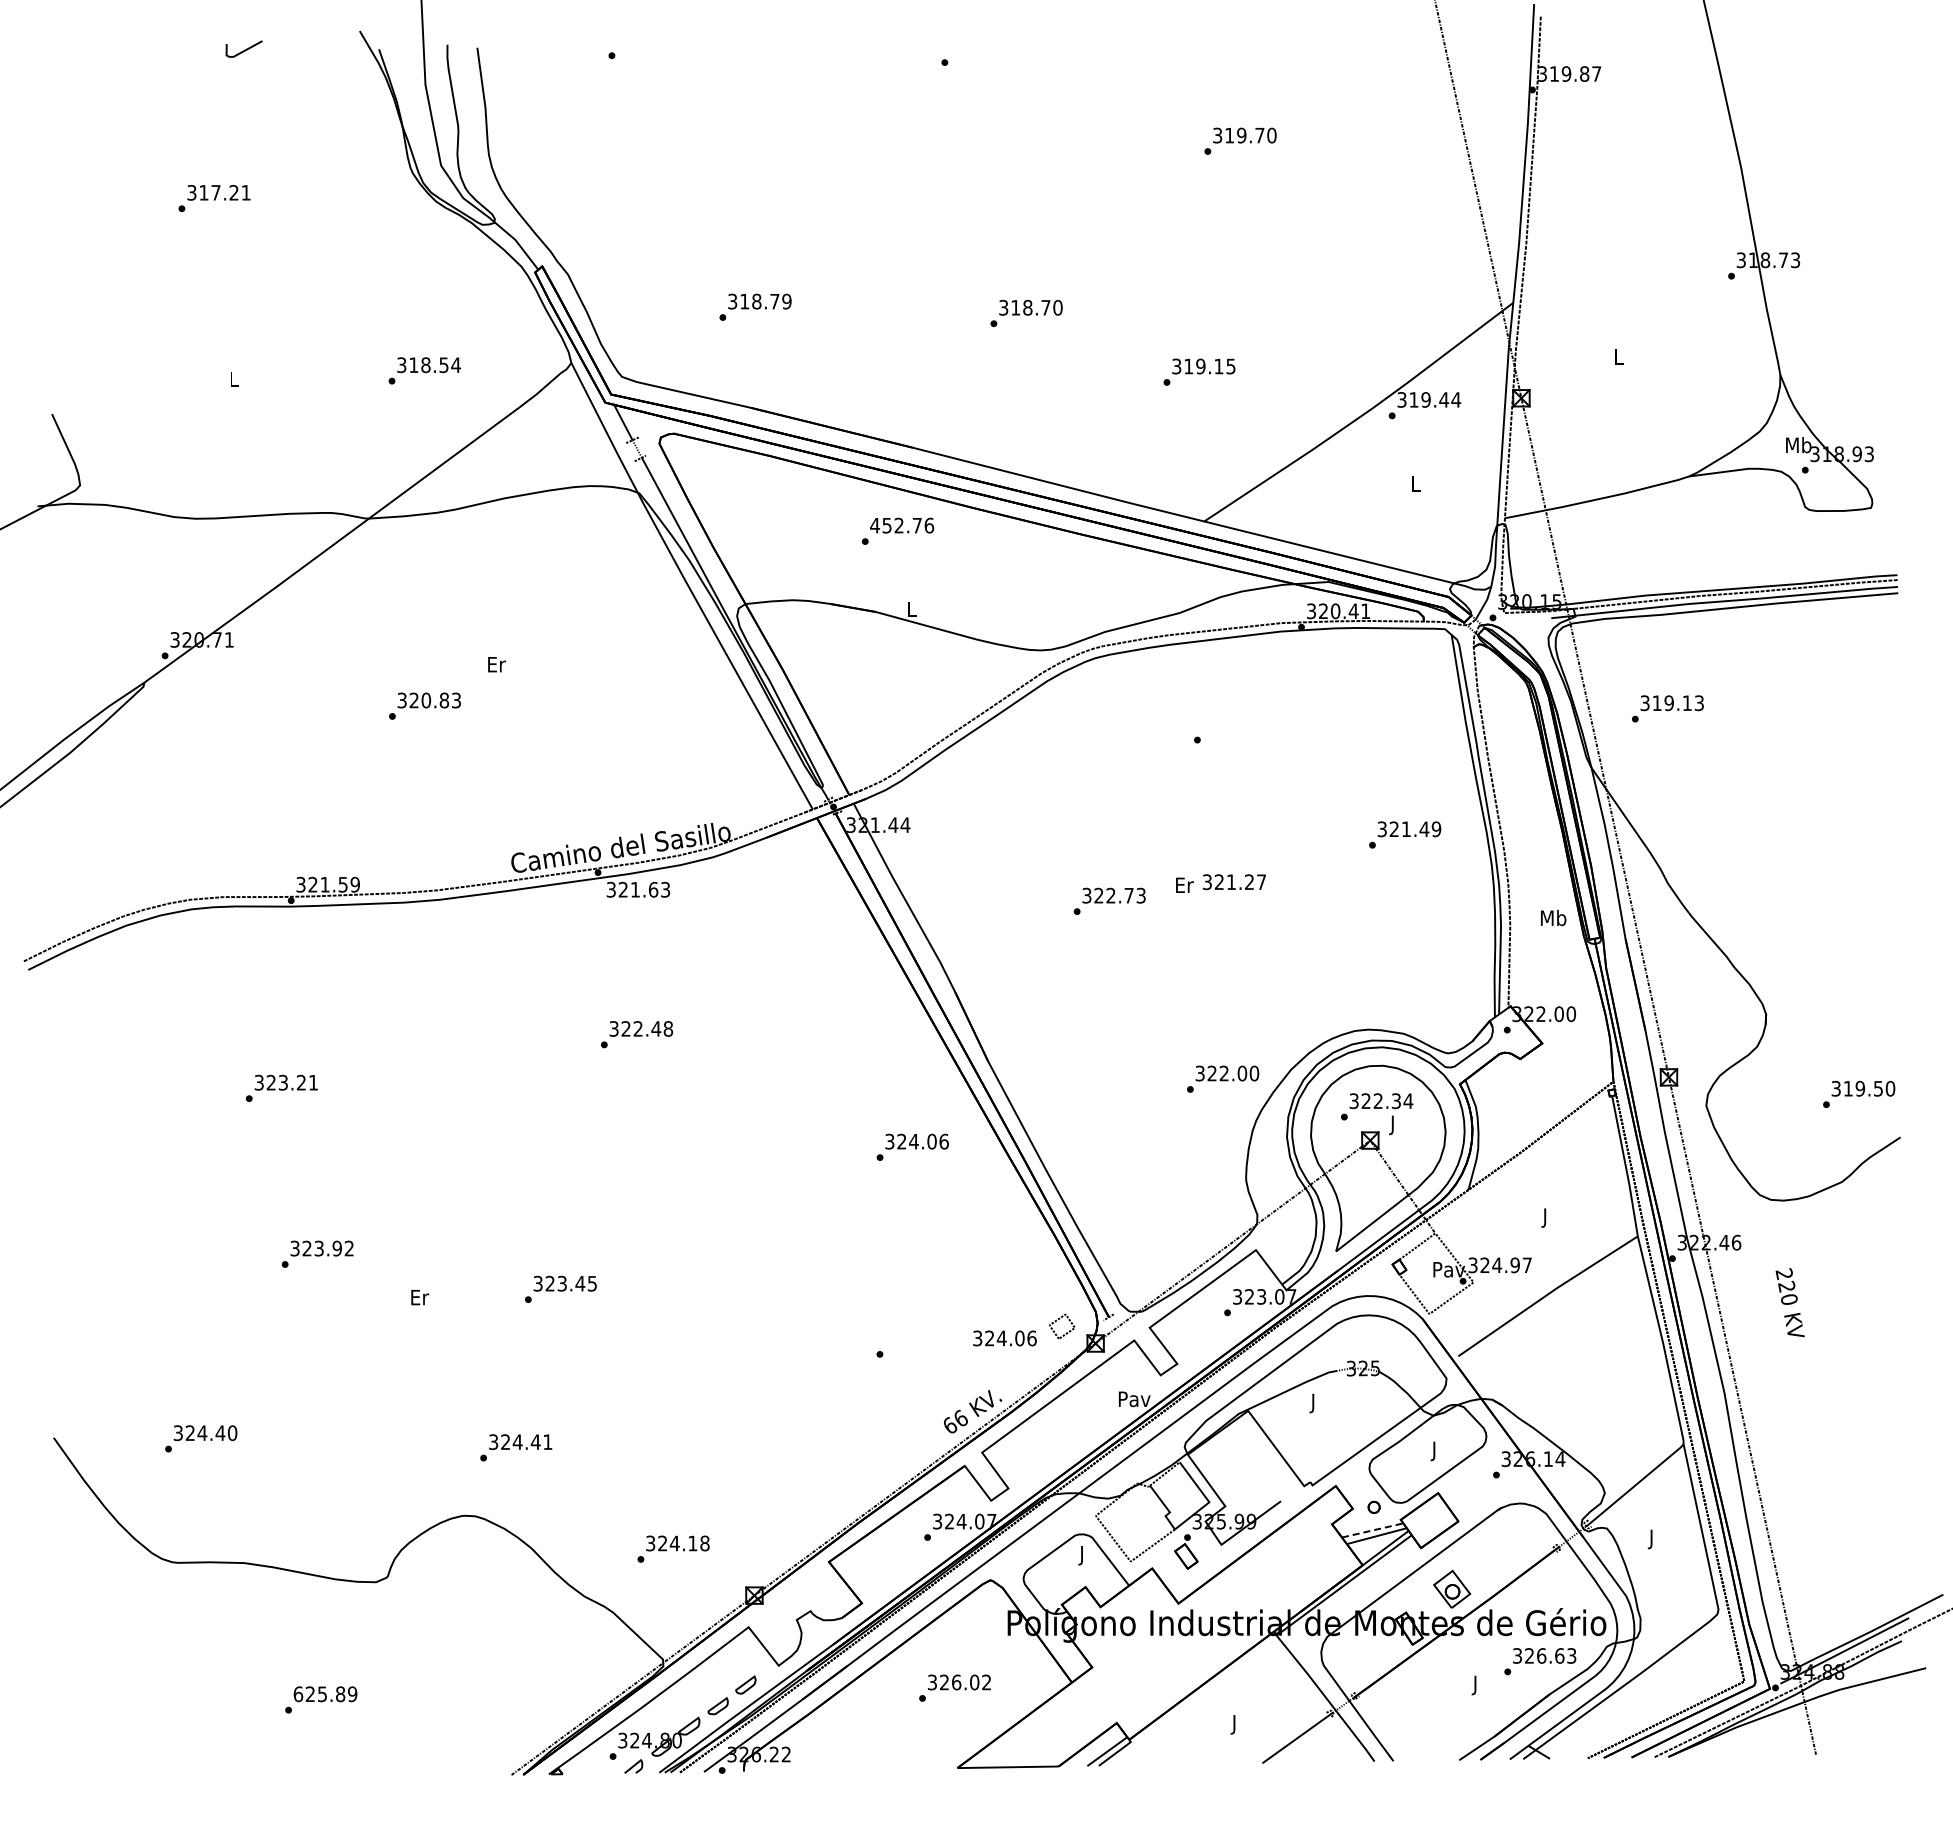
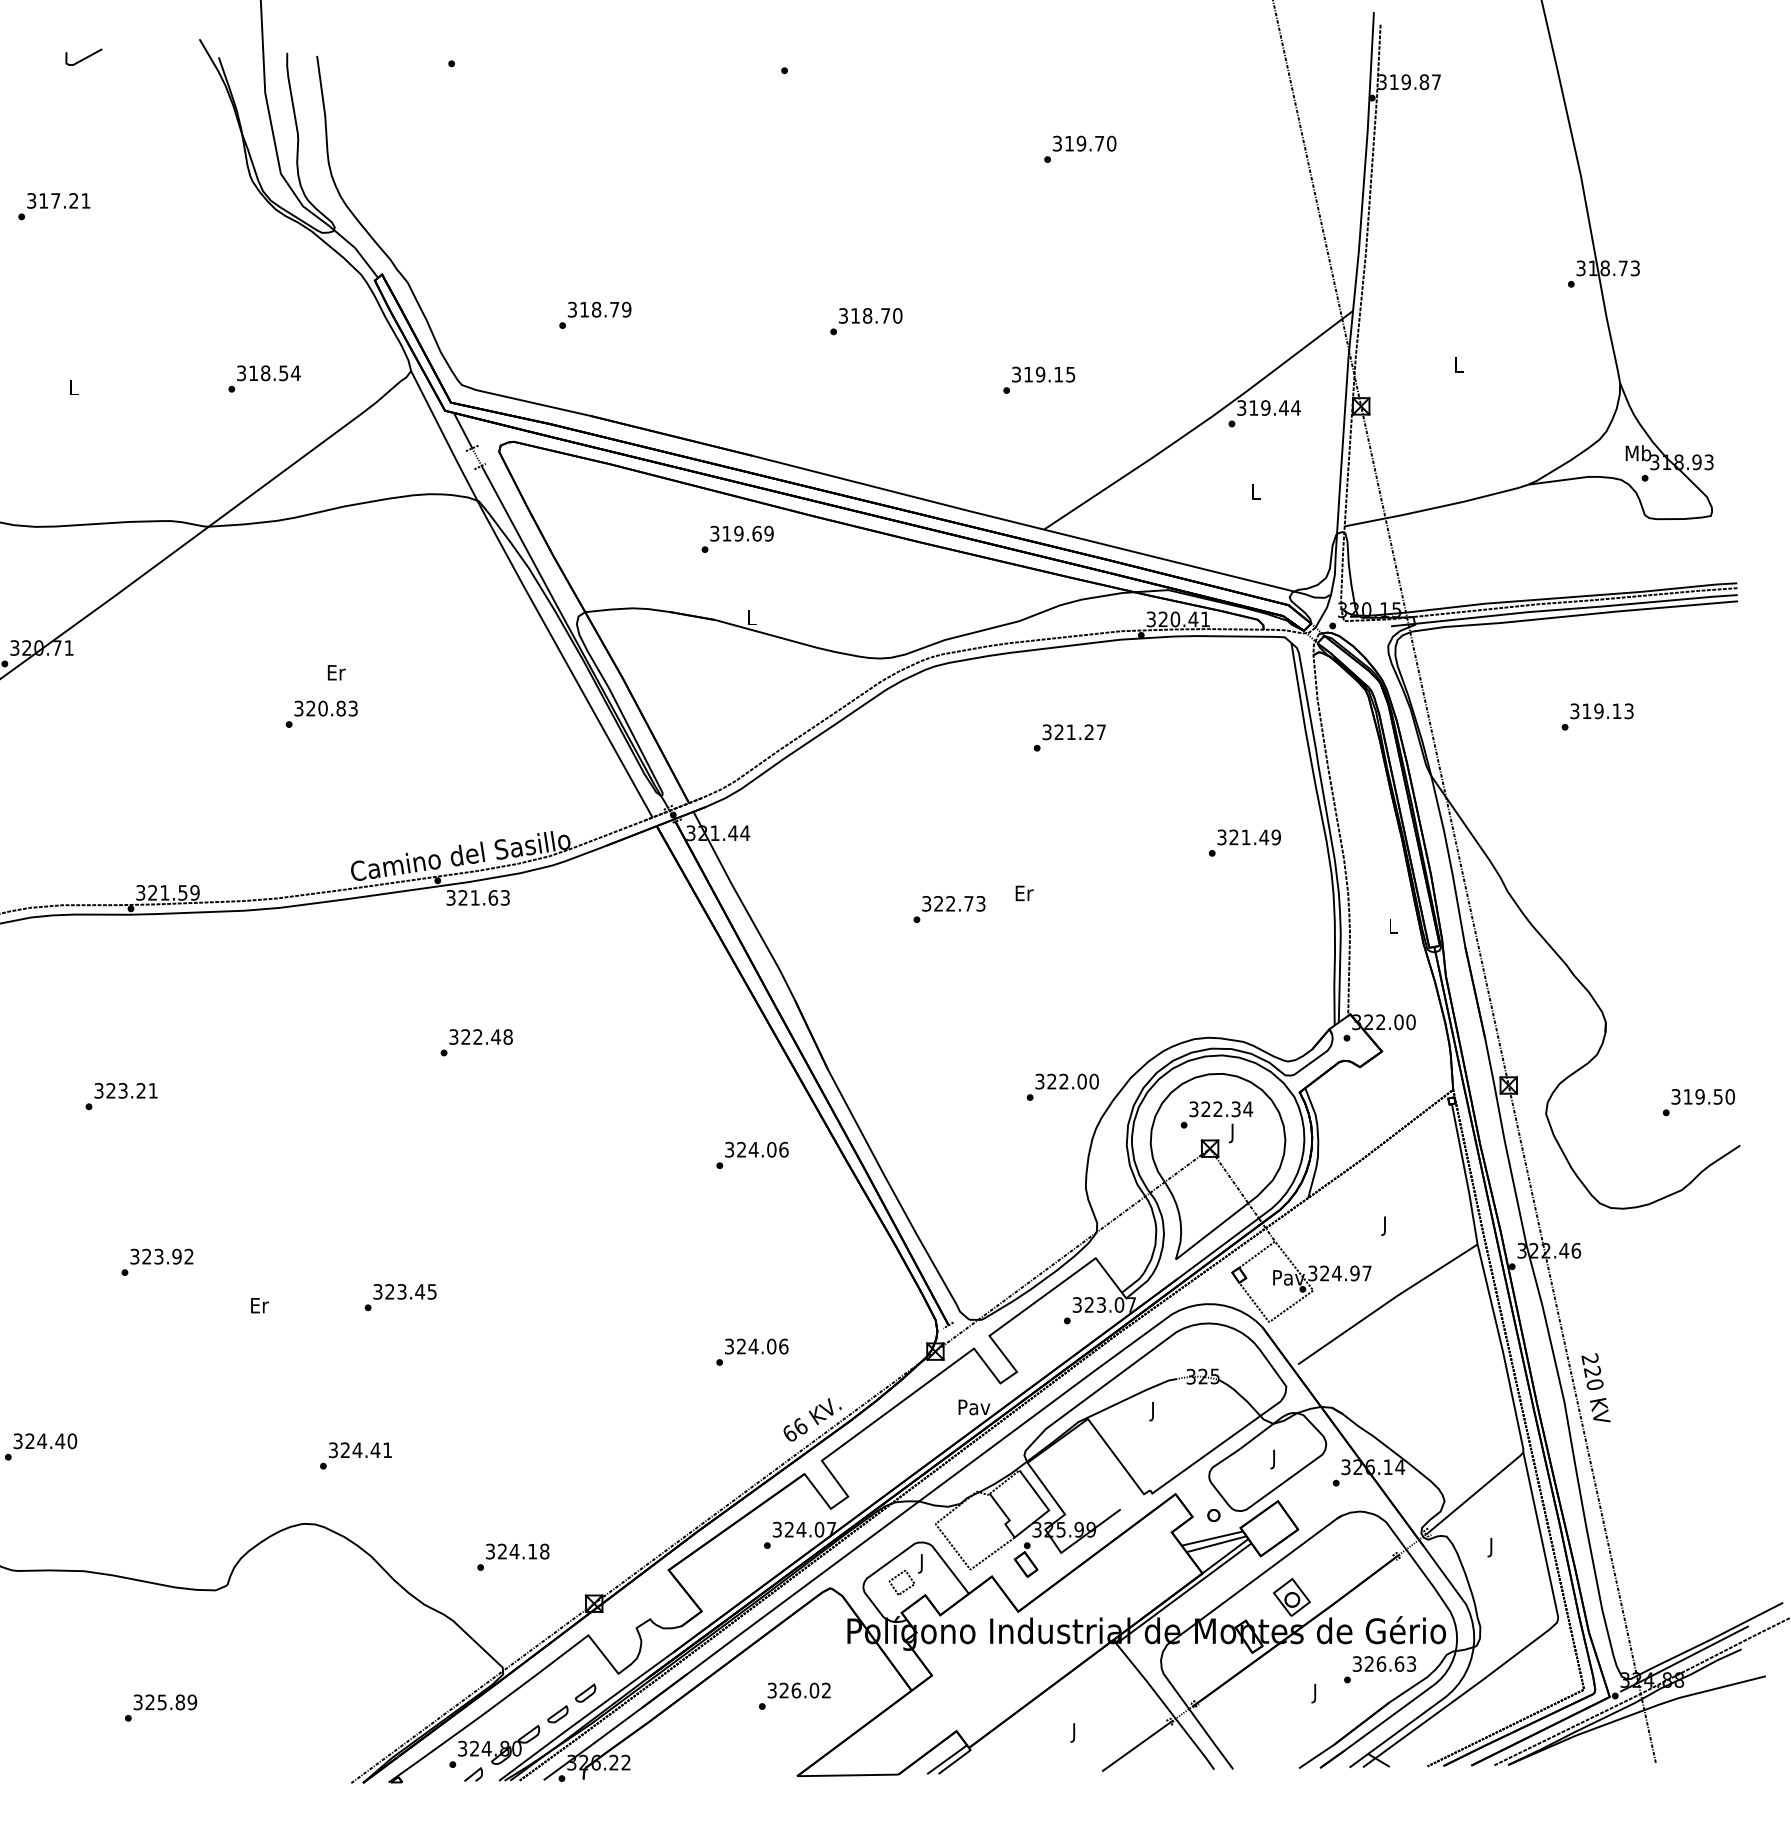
text: (902, 525) -> (742, 533), 452.76 -> 319.69
text: (424, 705) -> (321, 713), moved
text: (1667, 708) -> (1597, 716), moved
text: (1233, 882) -> (1073, 732), moved
text: (1553, 917) -> (1393, 925), Mb -> L
text: (1789, 1302) -> (1595, 1387), moved
part: (1062, 1326) -> (902, 1582), moved
text: (1004, 1338) -> (756, 1346), moved
line: (1373, 1530) -> (1213, 1538), dashed -> solid
text: (298, 1694) -> (138, 1702), 625.89 -> 325.89

